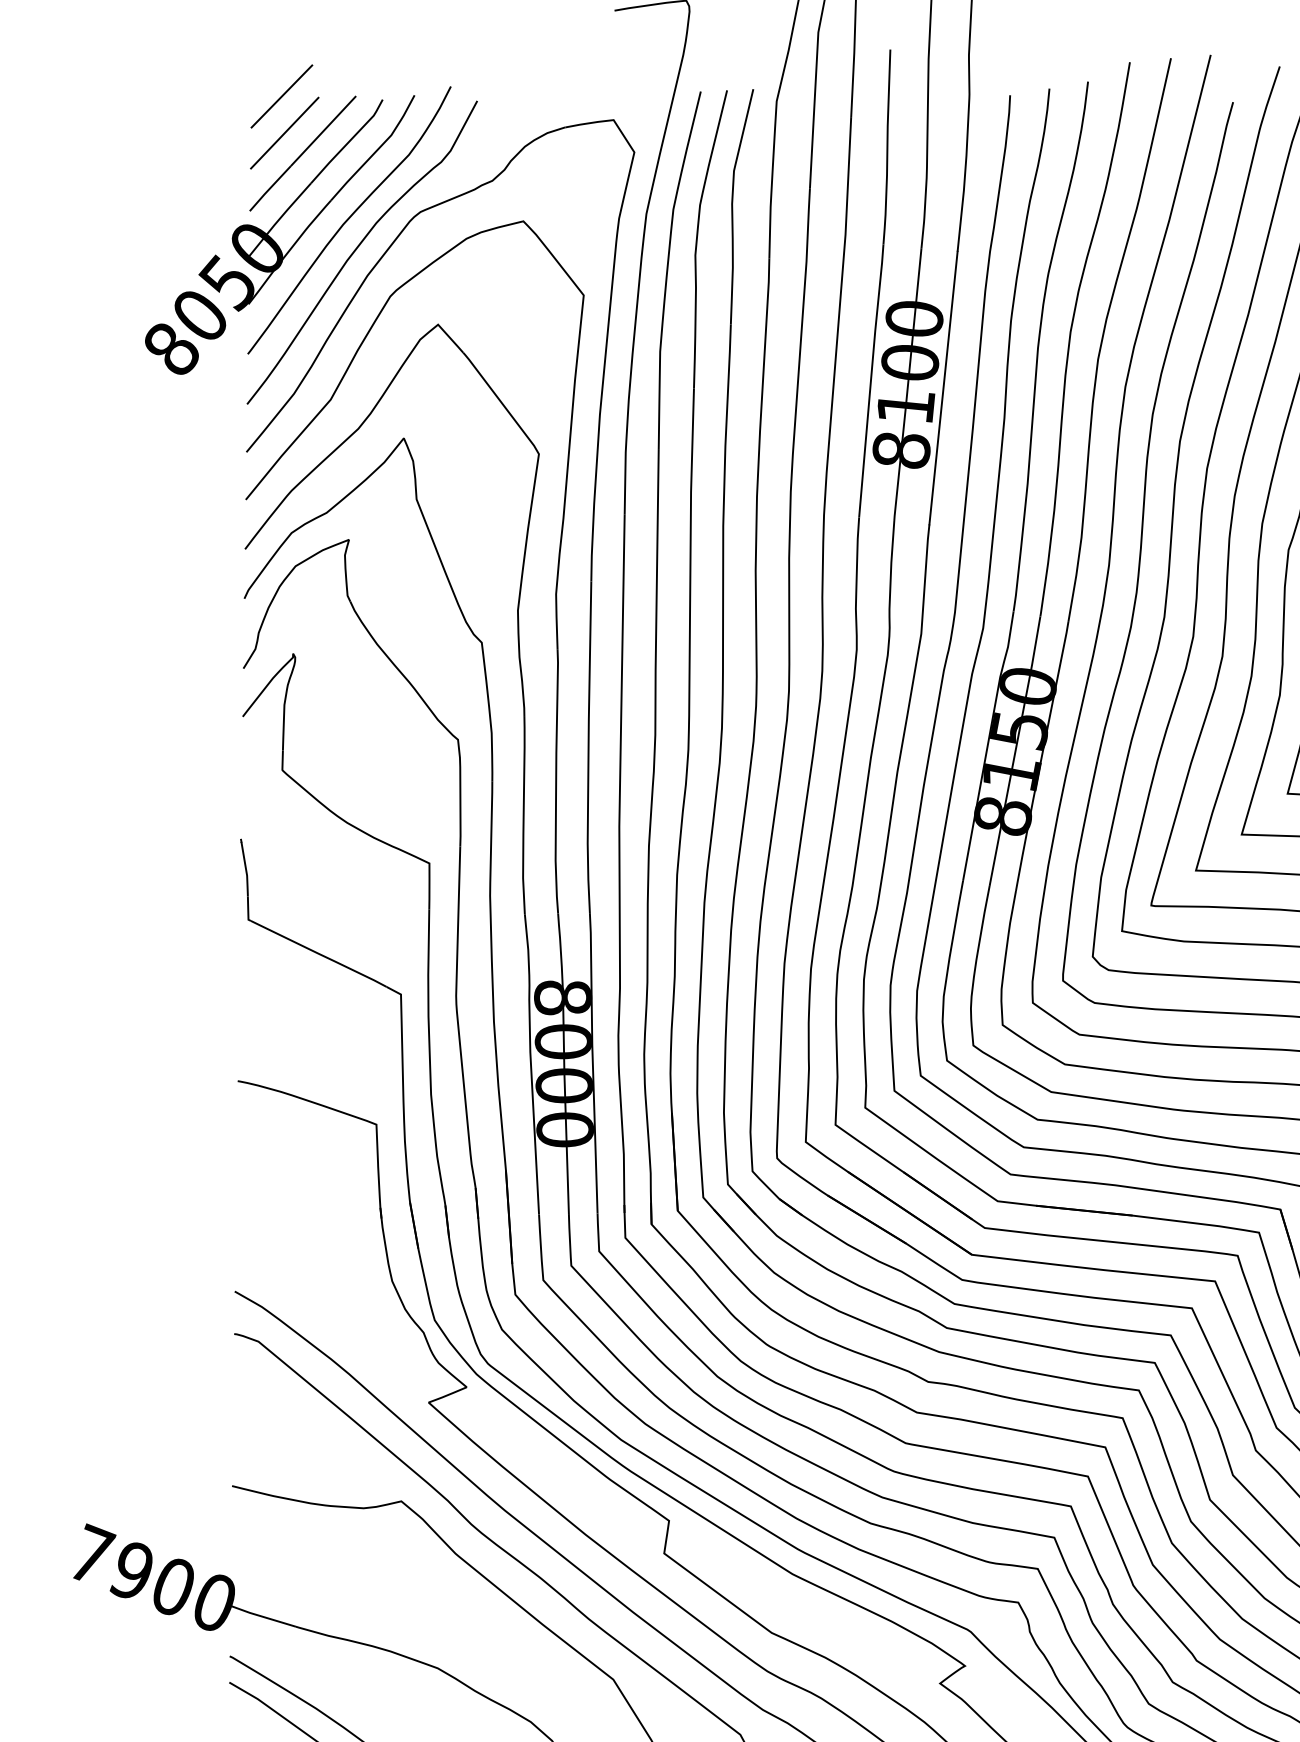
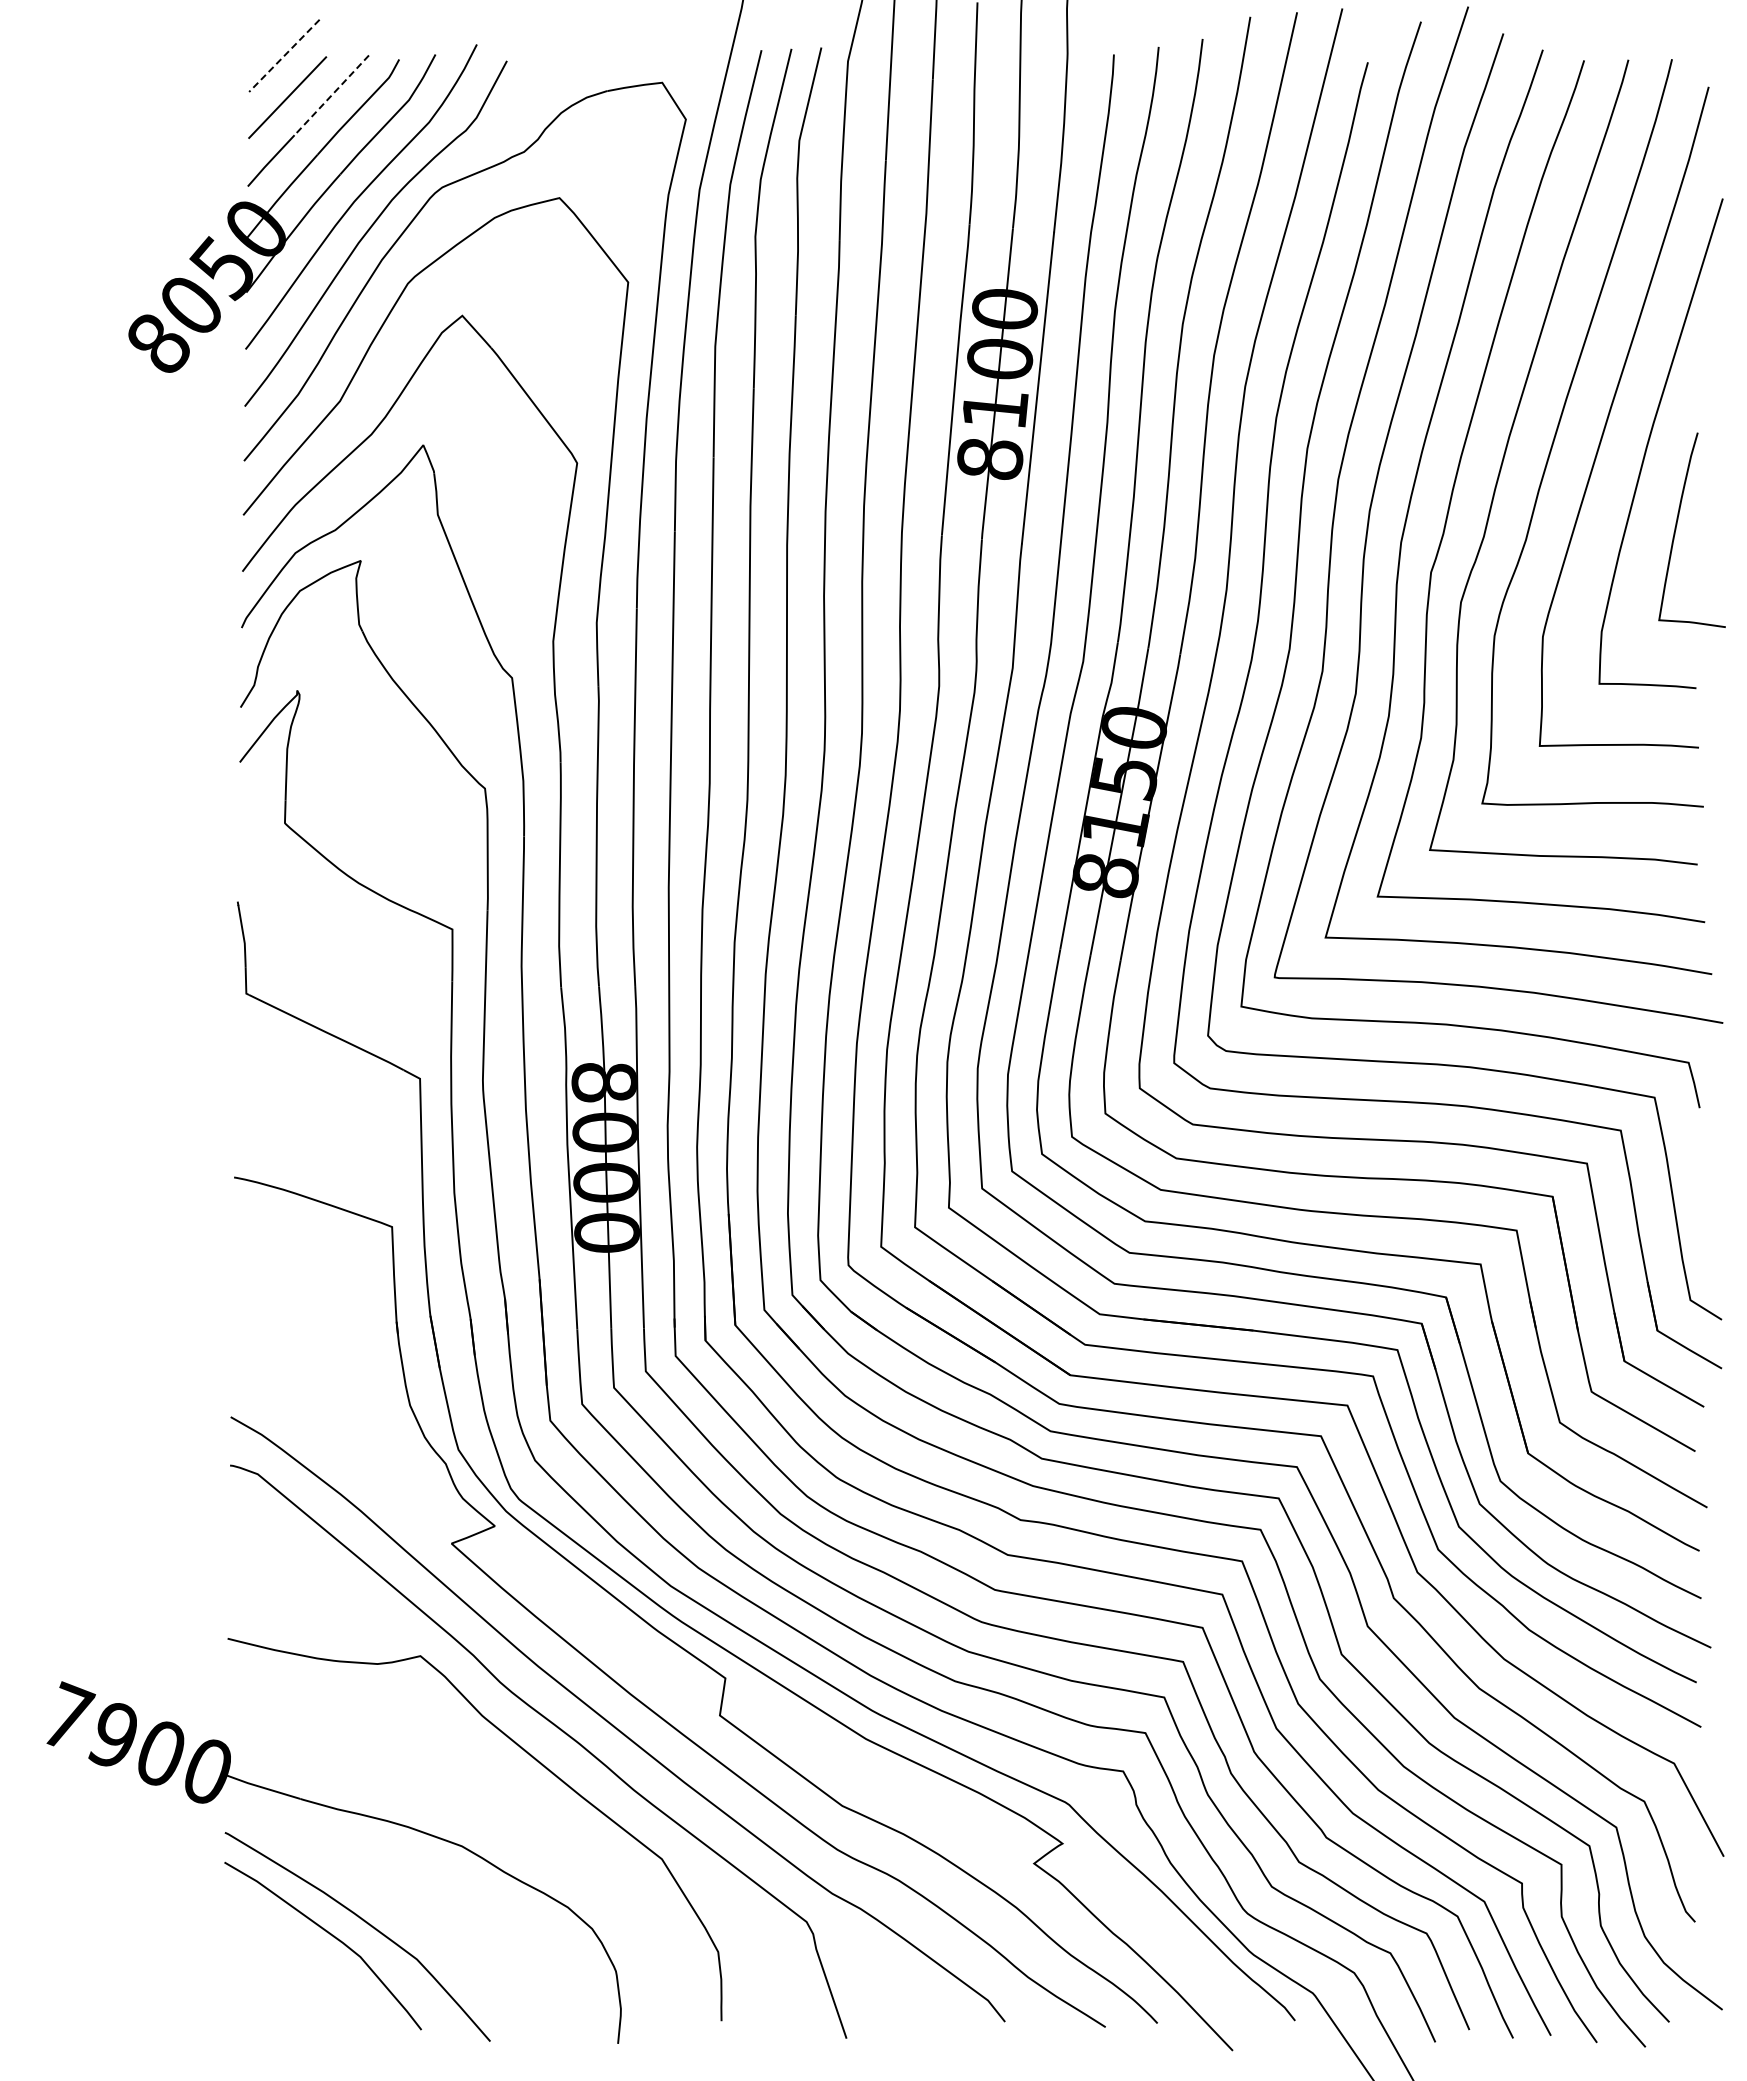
line: (281, 97) -> (284, 56), solid -> dashed
line: (323, 131) -> (331, 95), solid -> dashed

